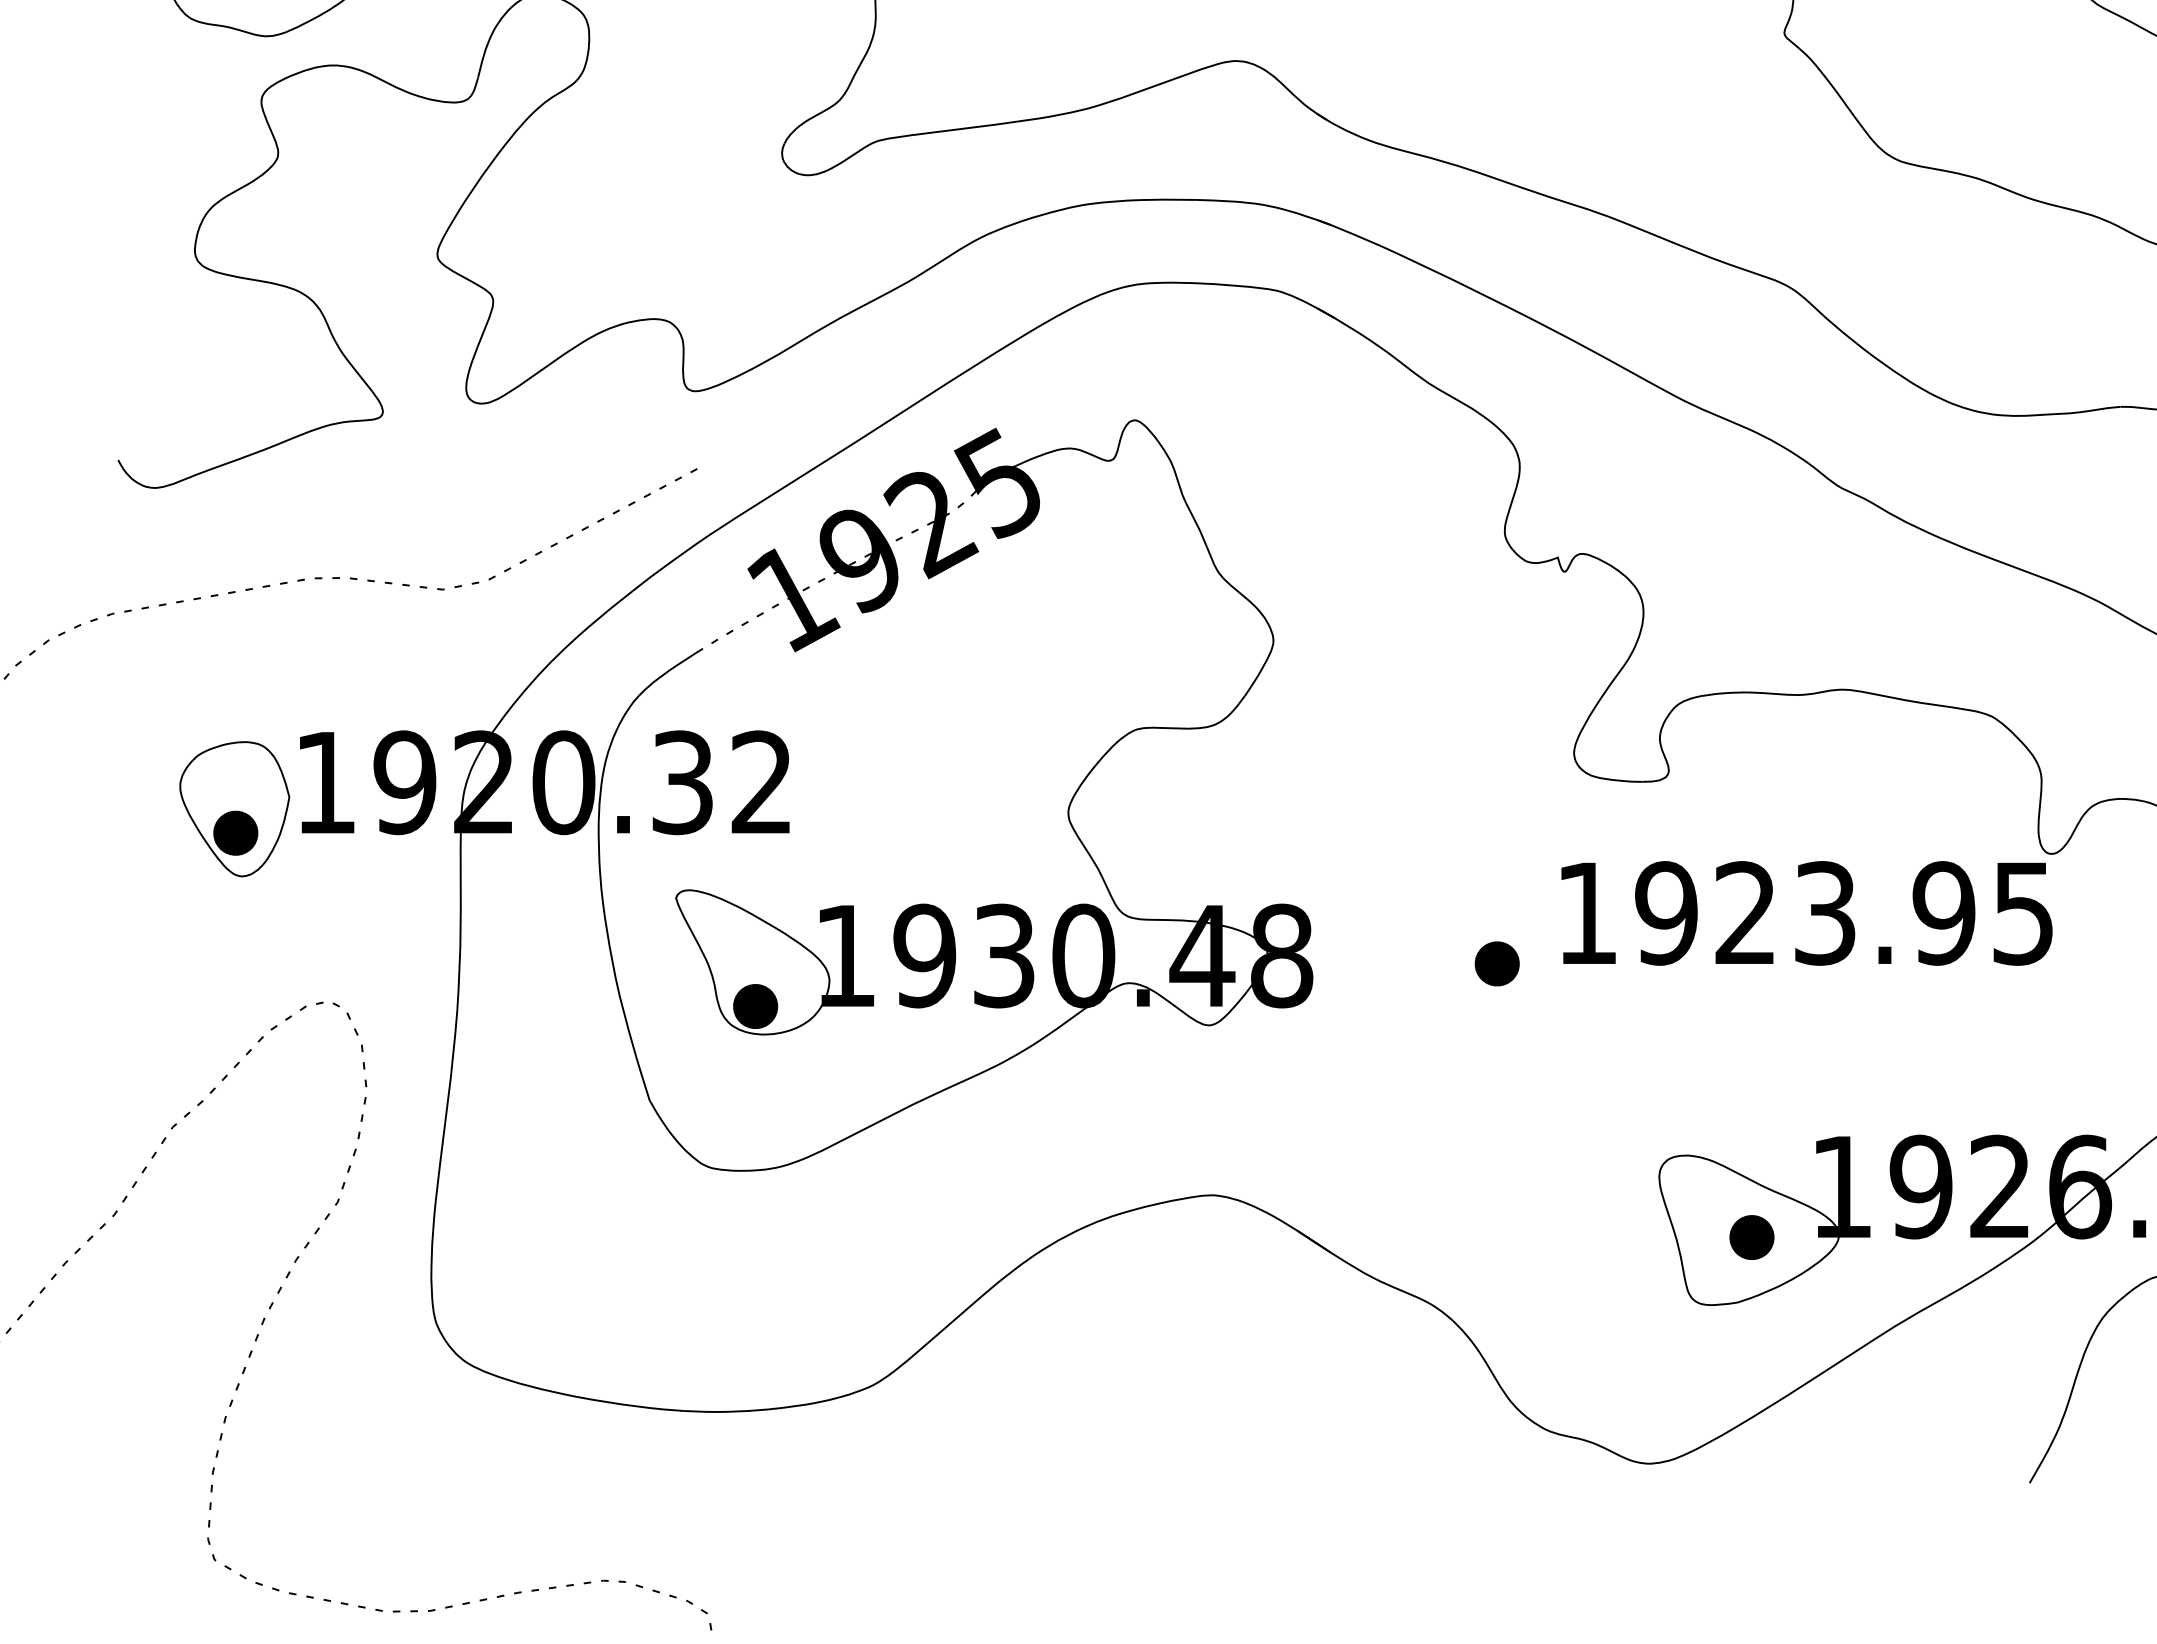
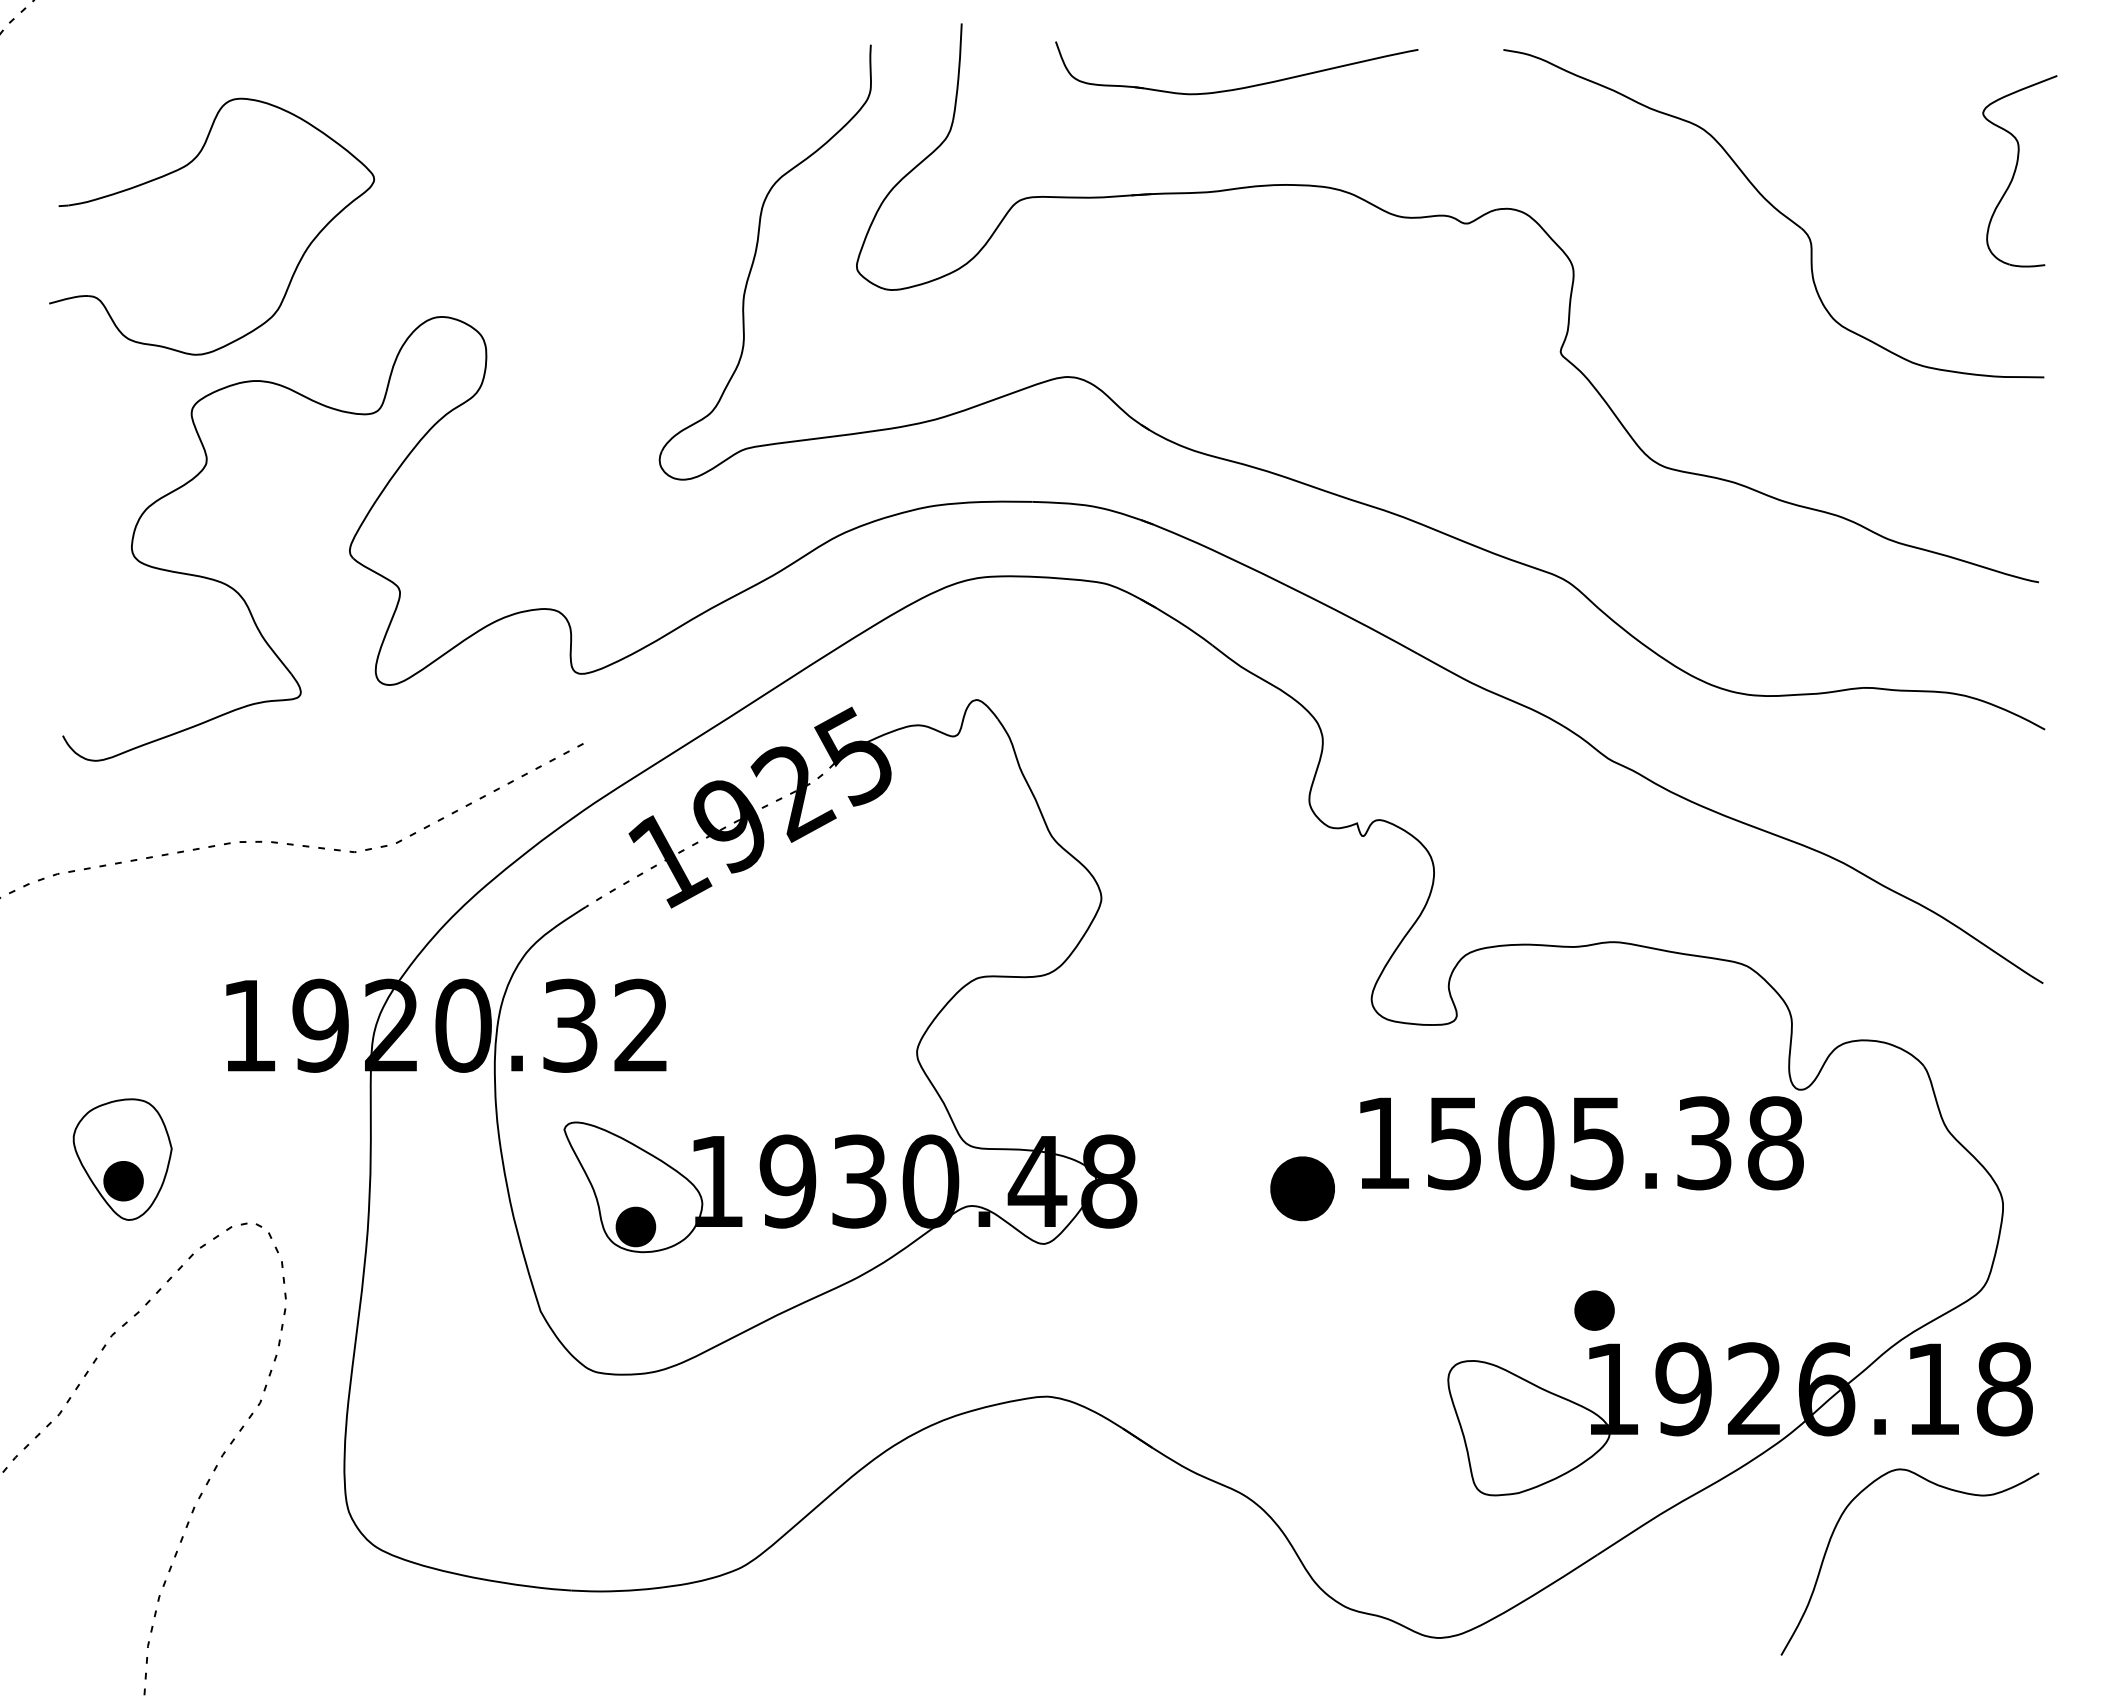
part: (234, 809) -> (122, 1159), moved
text: (1844, 913) -> (1614, 1143), 1923.95 -> 1505.38
part: (1497, 963) -> (1302, 1188), size x1.6
part: (1751, 1237) -> (1594, 1310), moved

